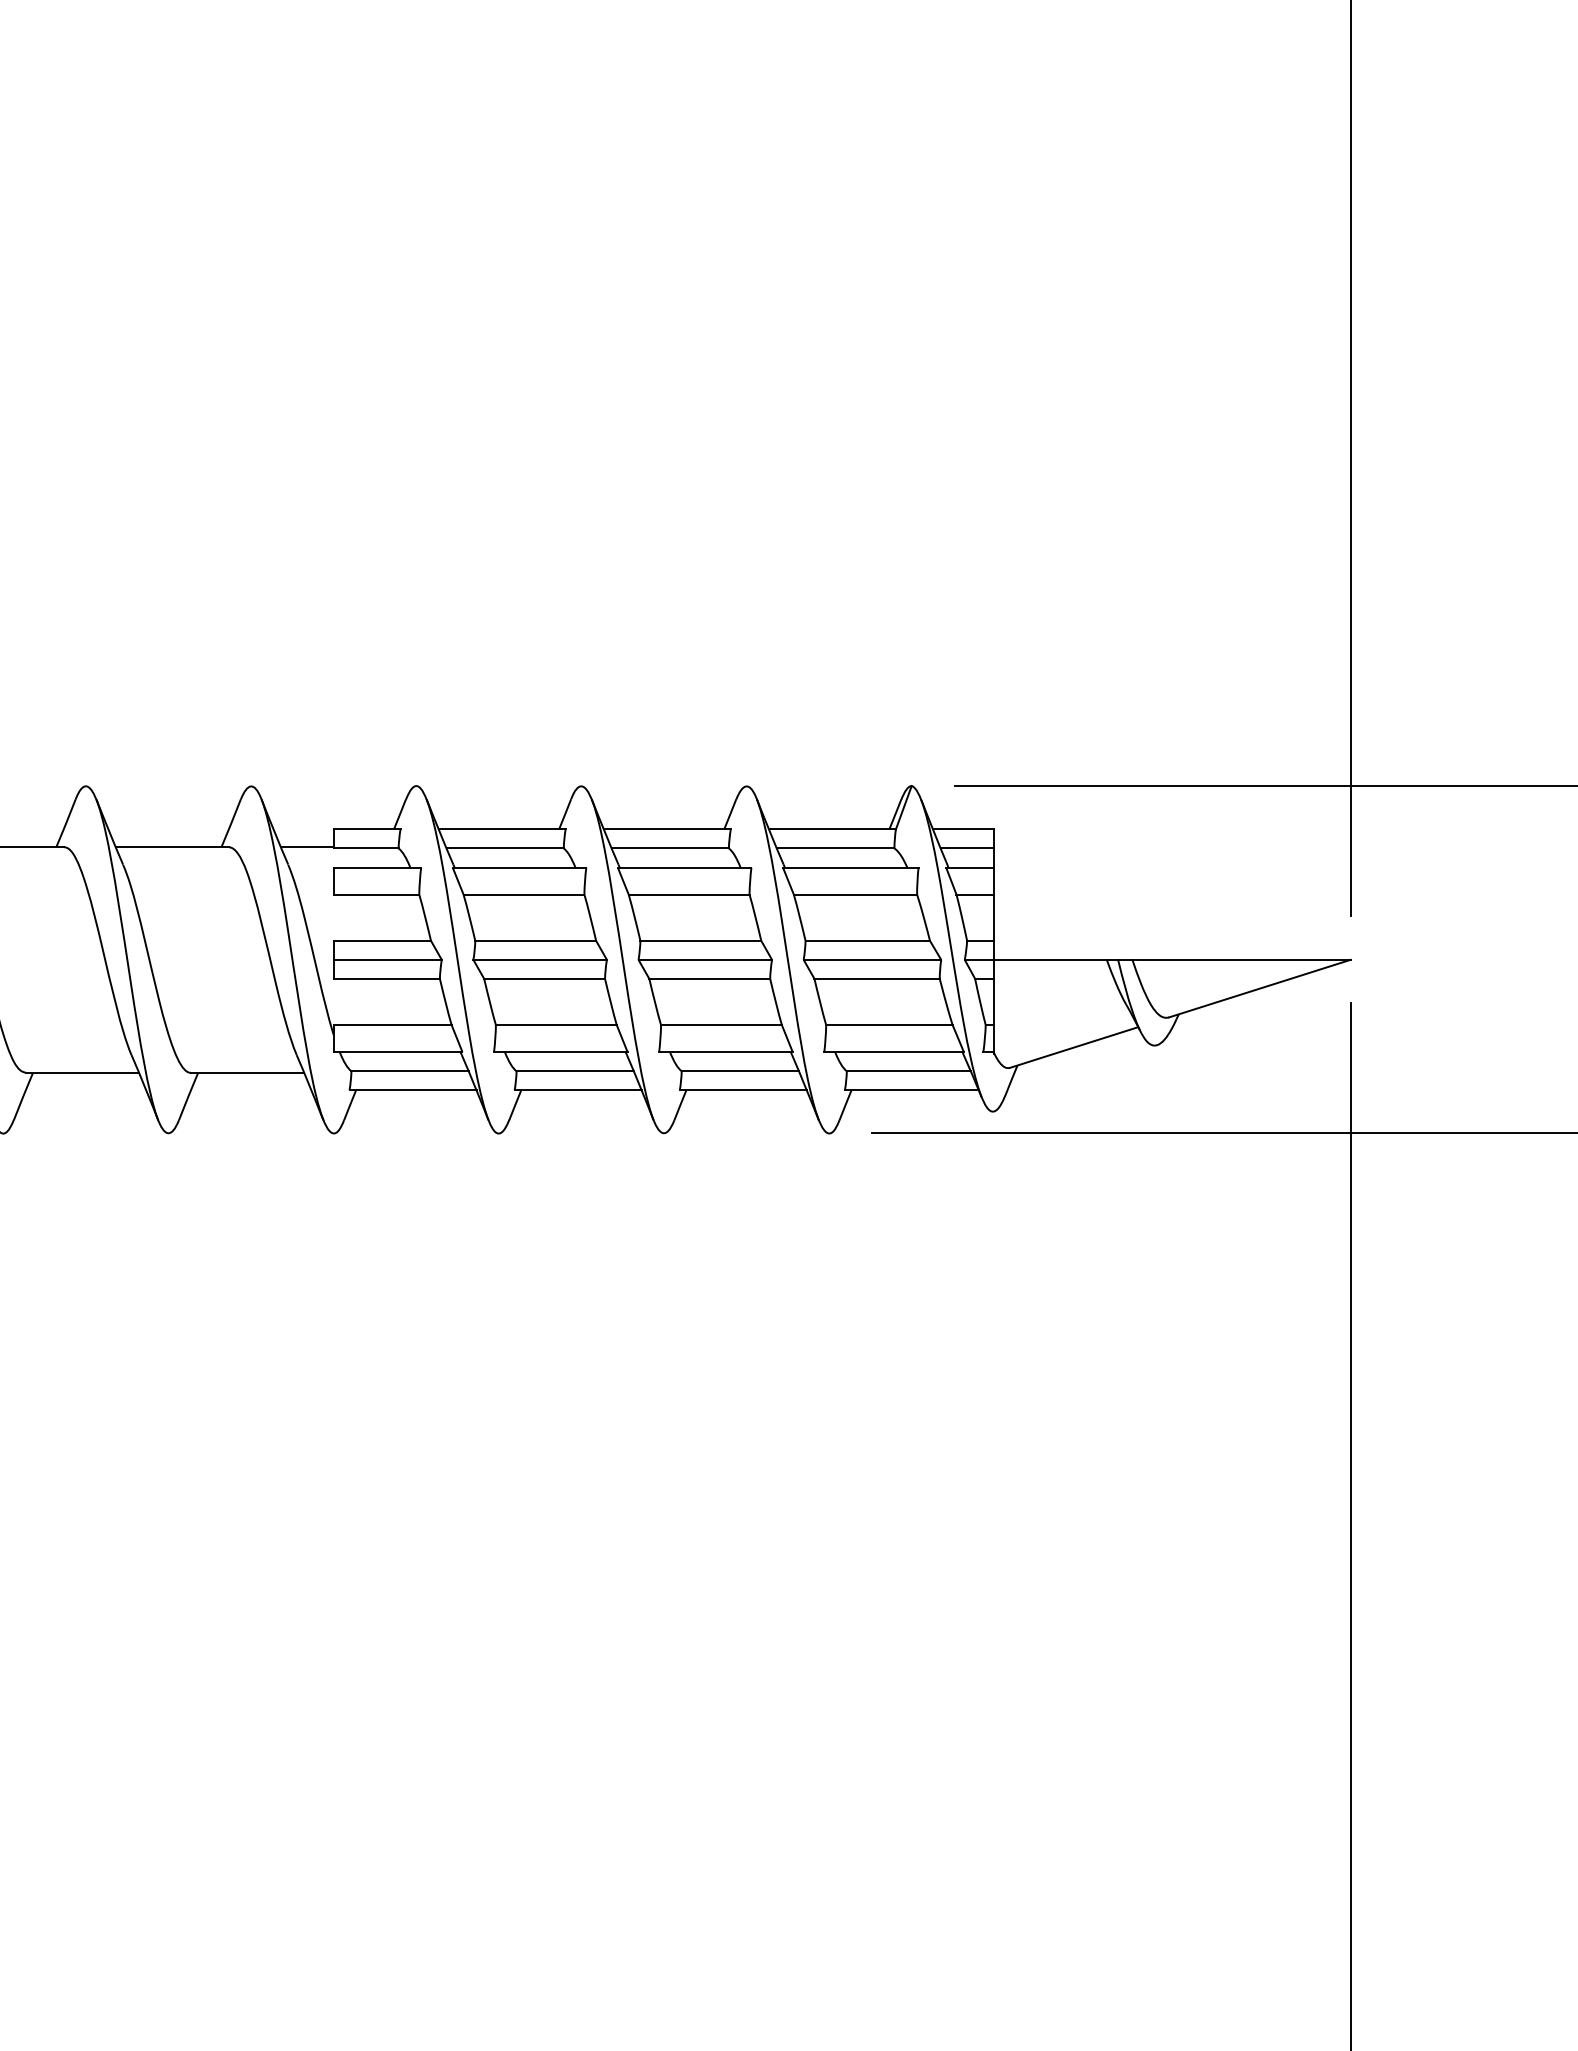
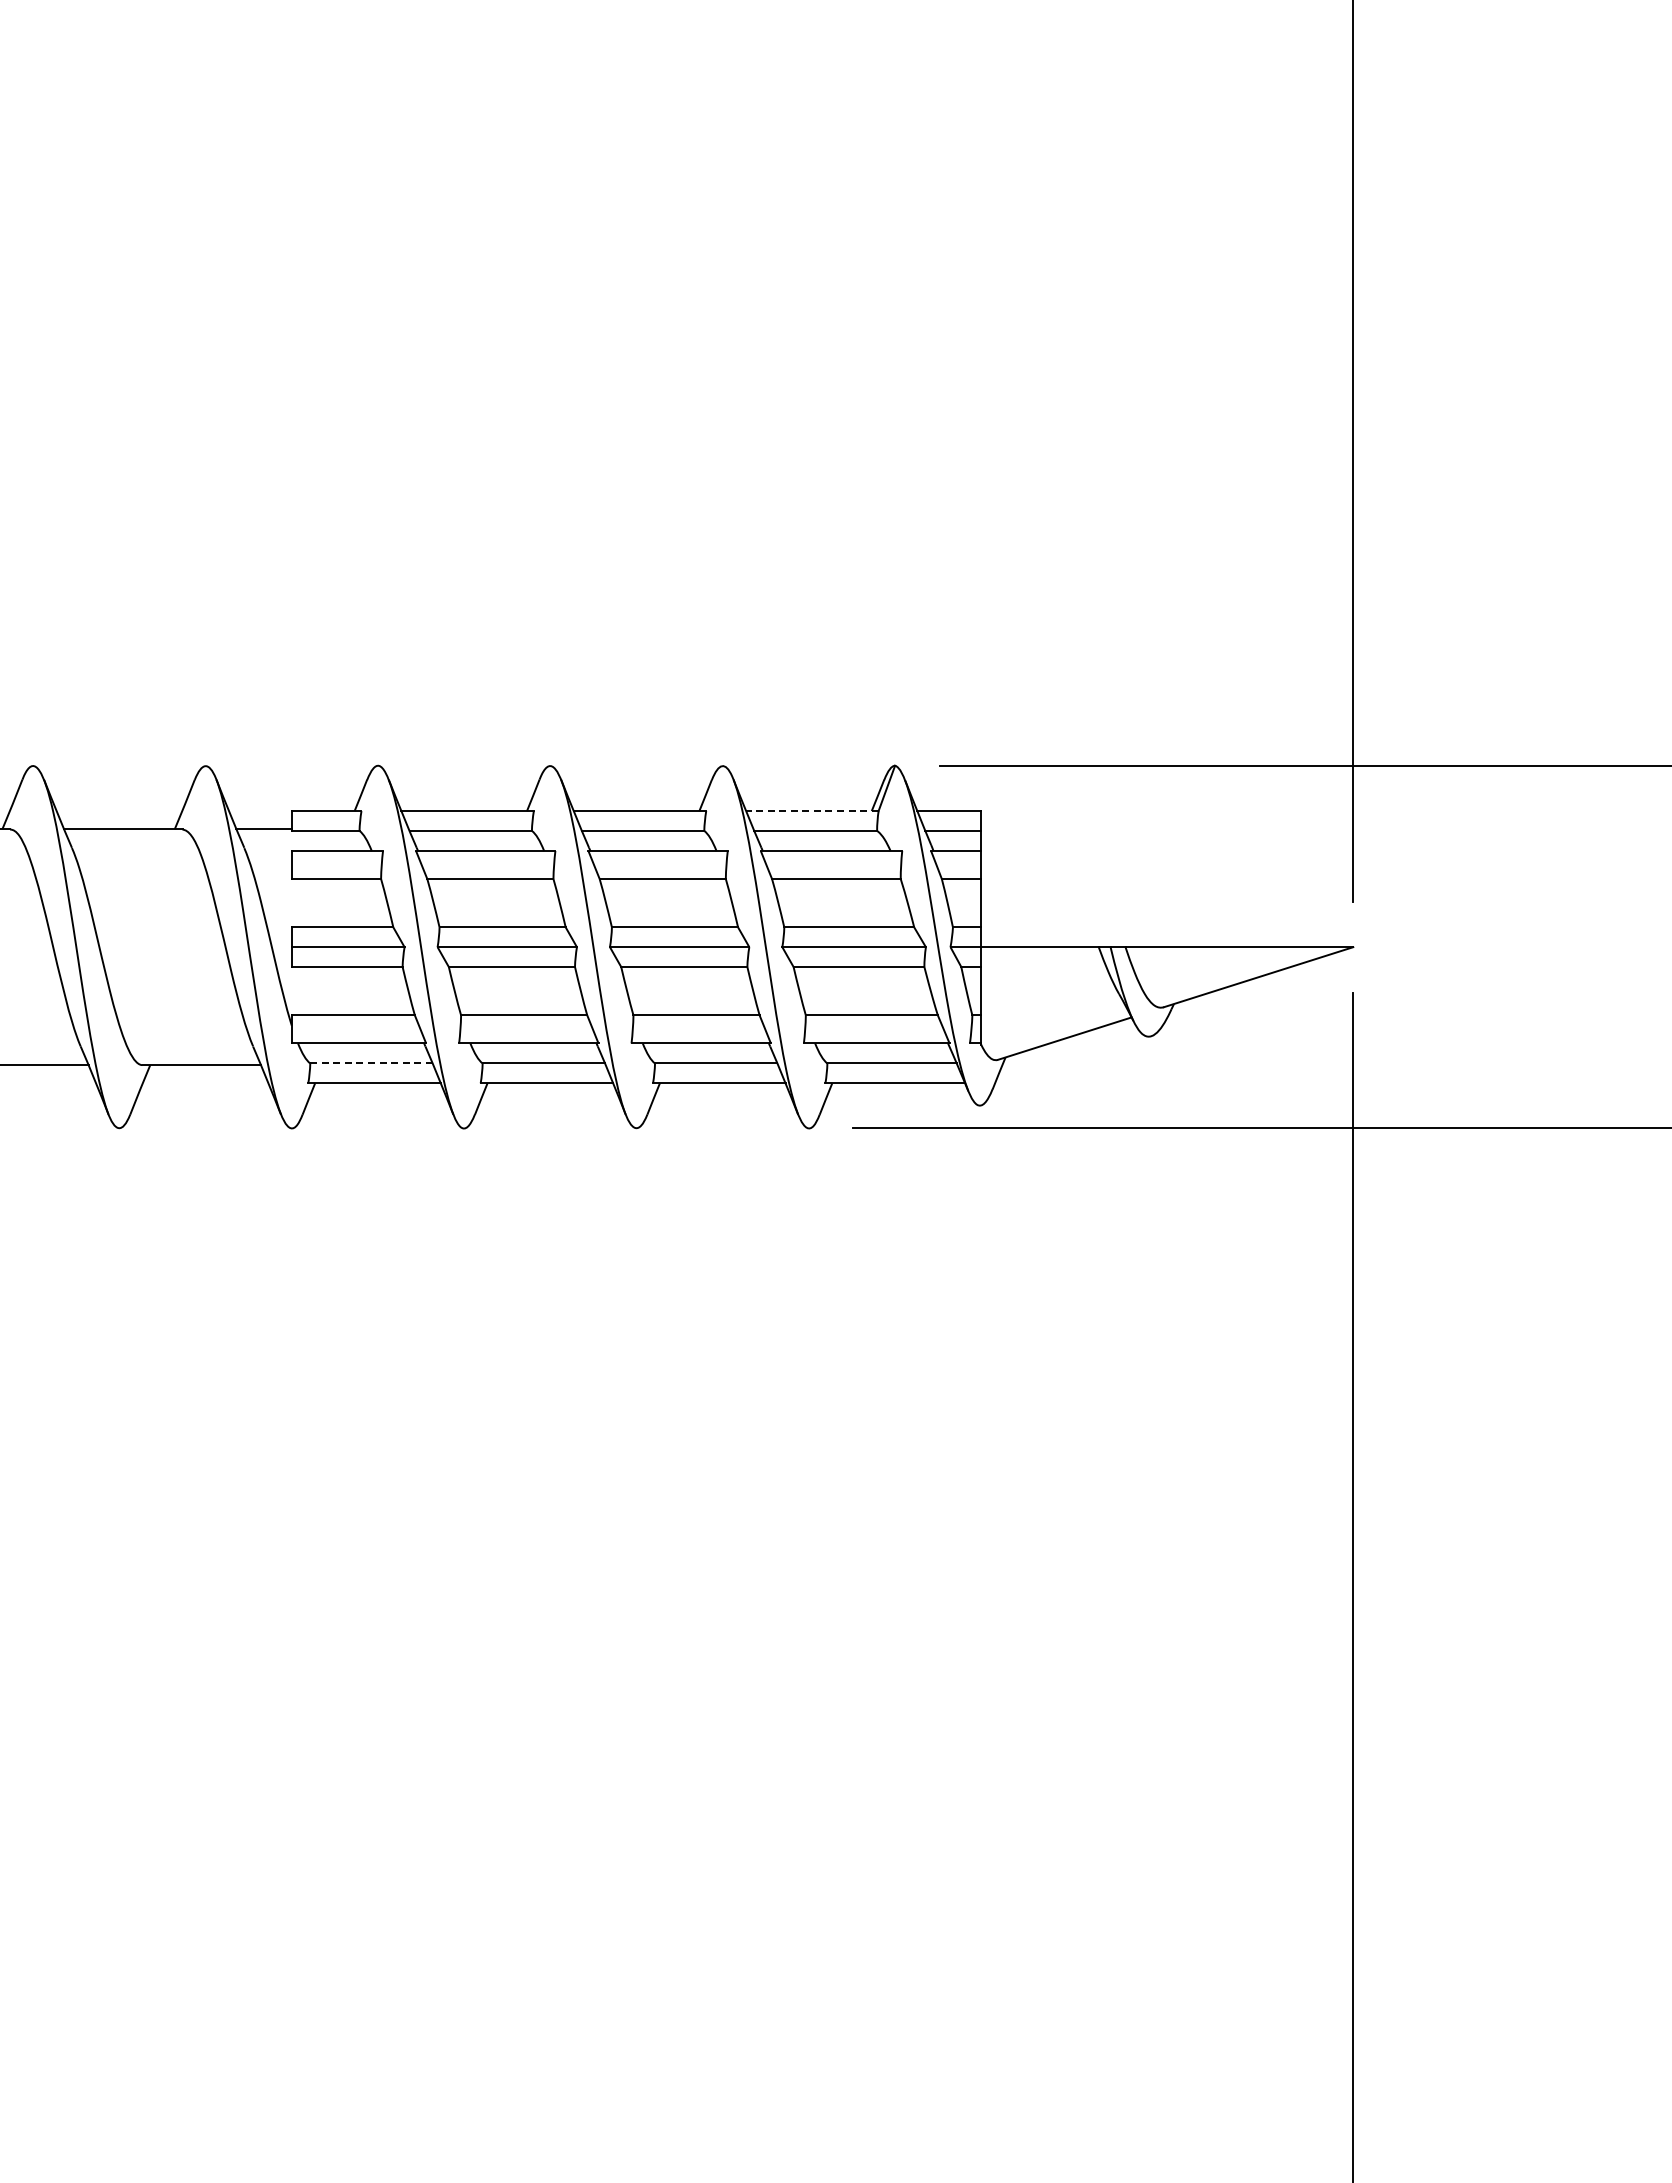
line: (831, 829) -> (811, 811), solid -> dashed
line: (410, 1071) -> (371, 1063), solid -> dashed

